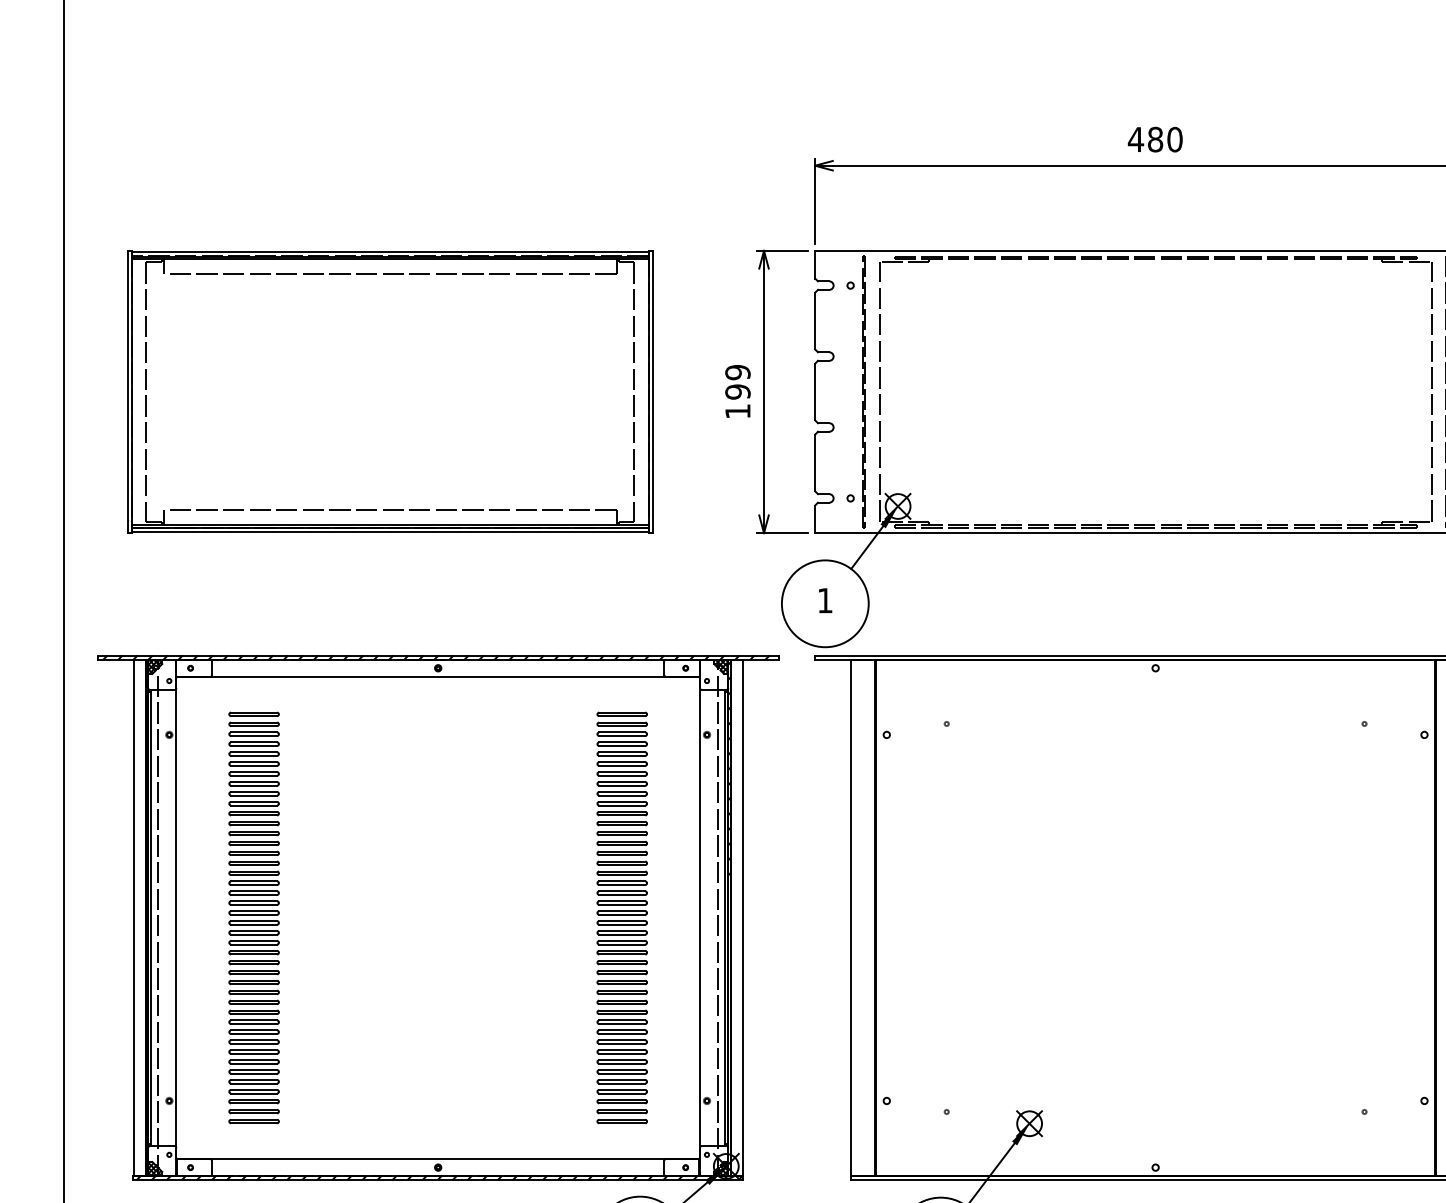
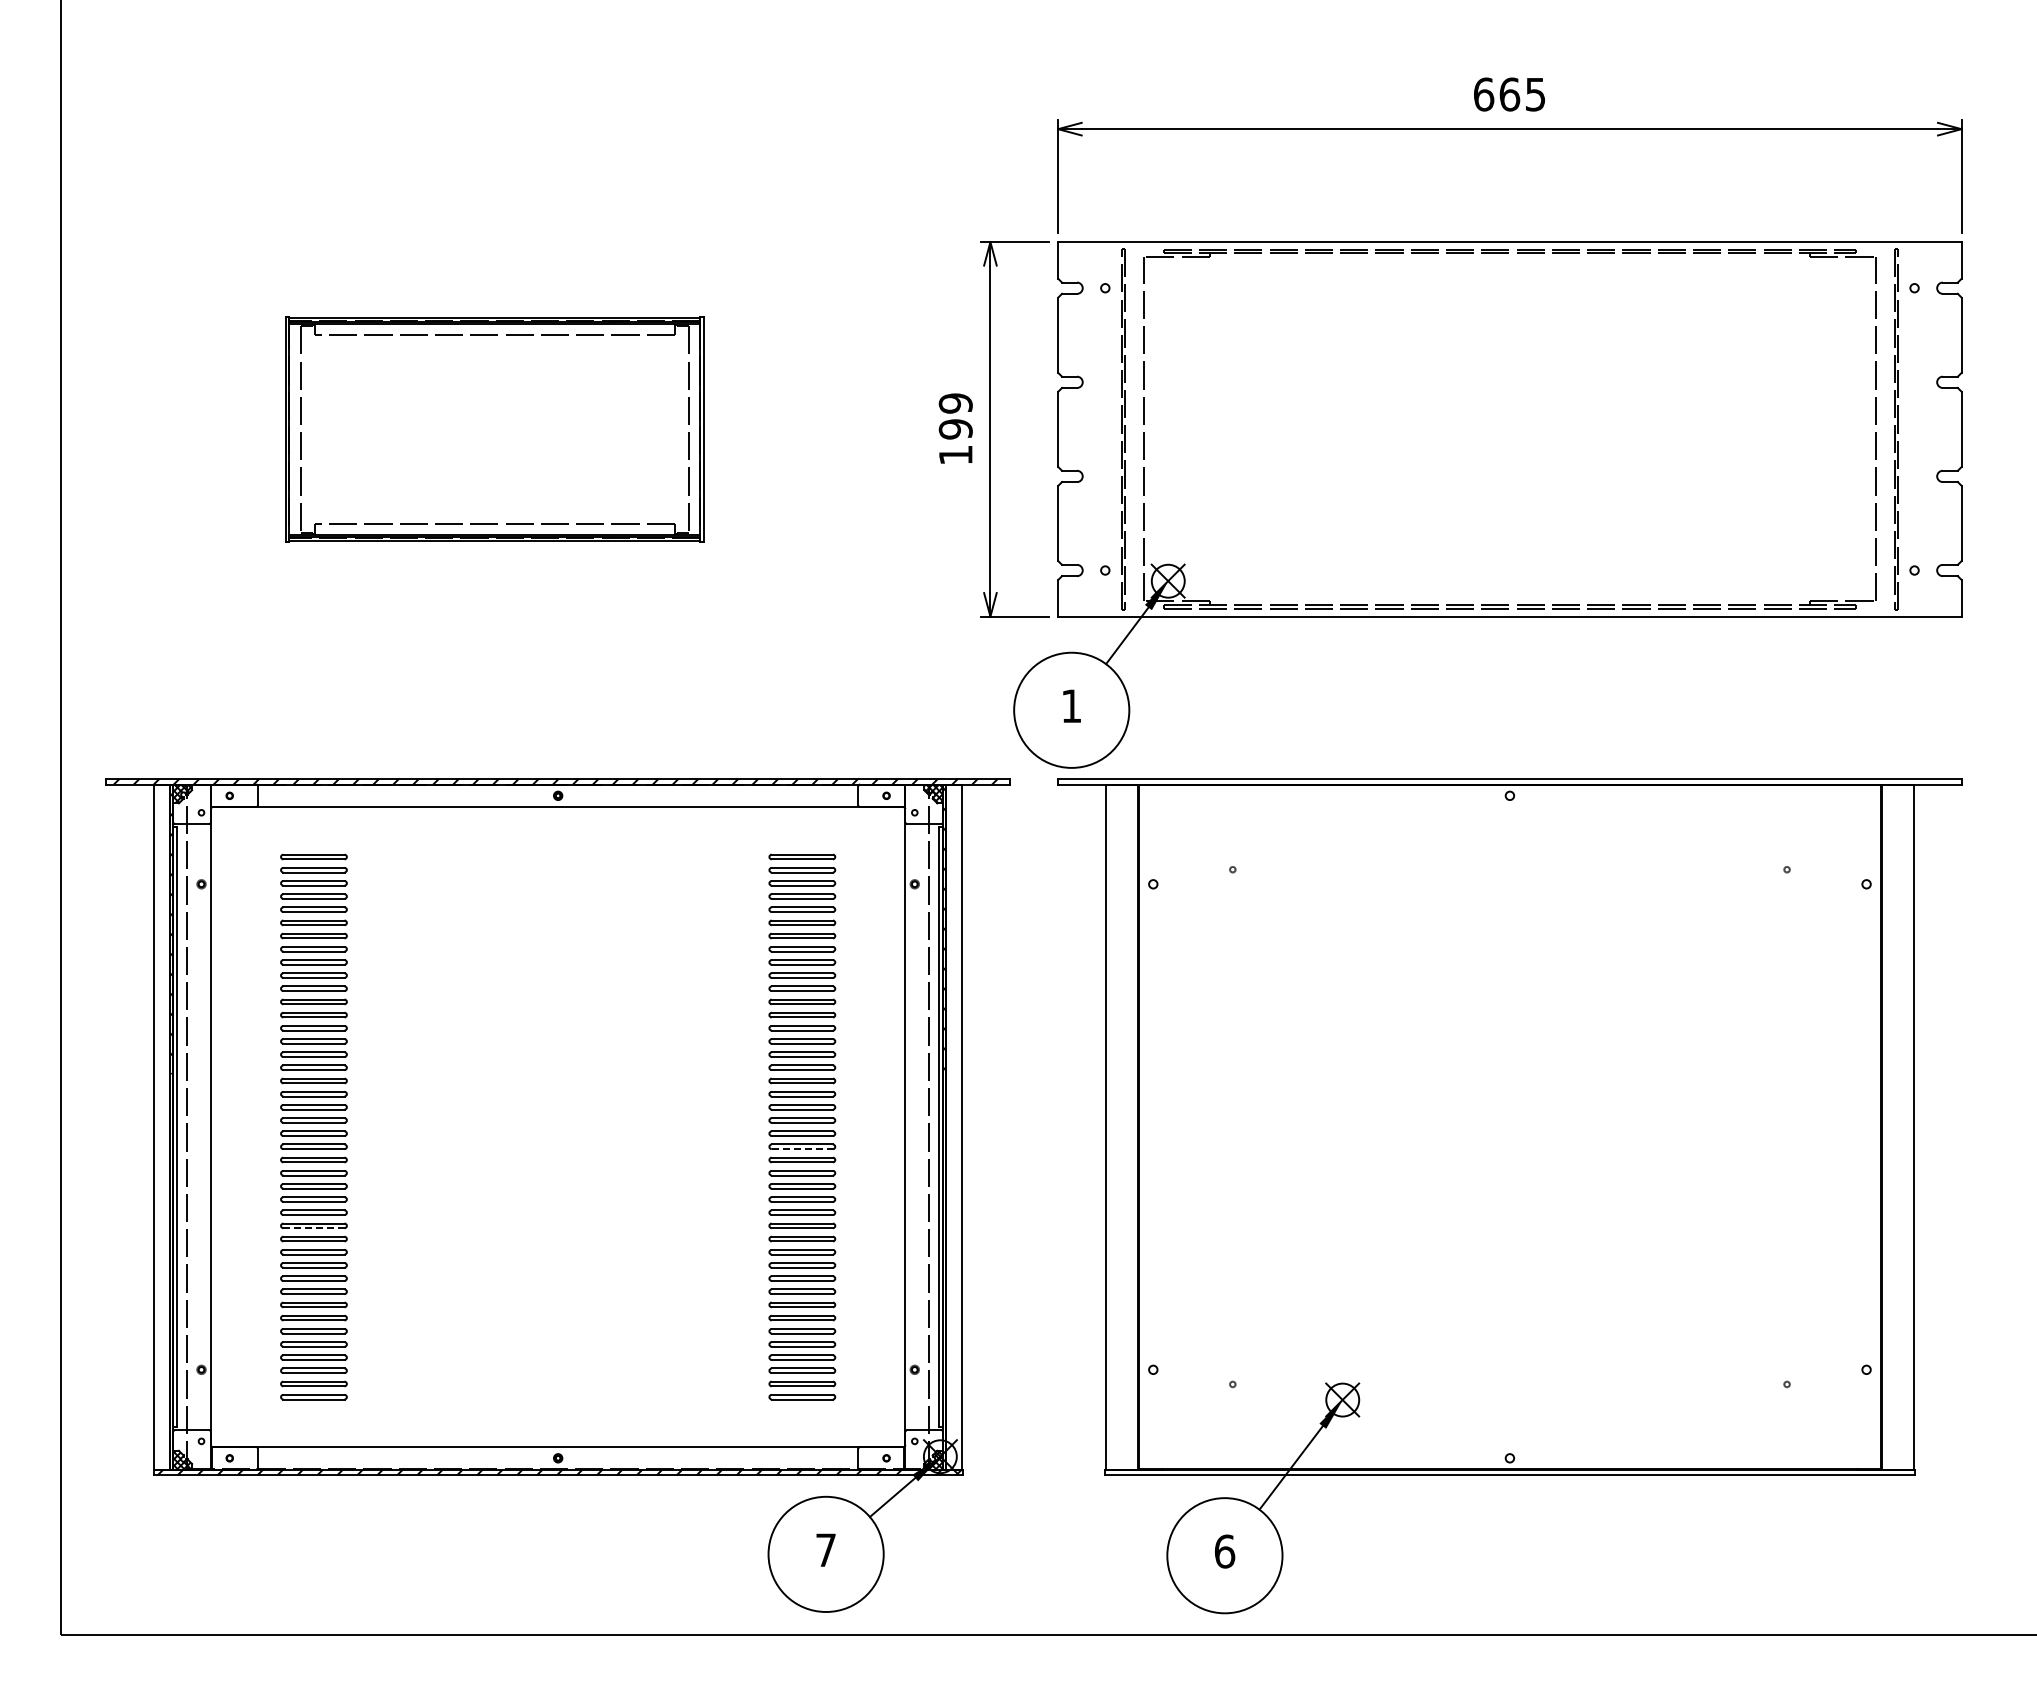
text: (1155, 139) -> (1509, 94), 480 -> 665
part: (390, 392) -> (494, 429), size x0.6
line: (622, 934) -> (802, 1149), solid -> dashed
line: (253, 994) -> (313, 1228), solid -> dashed

